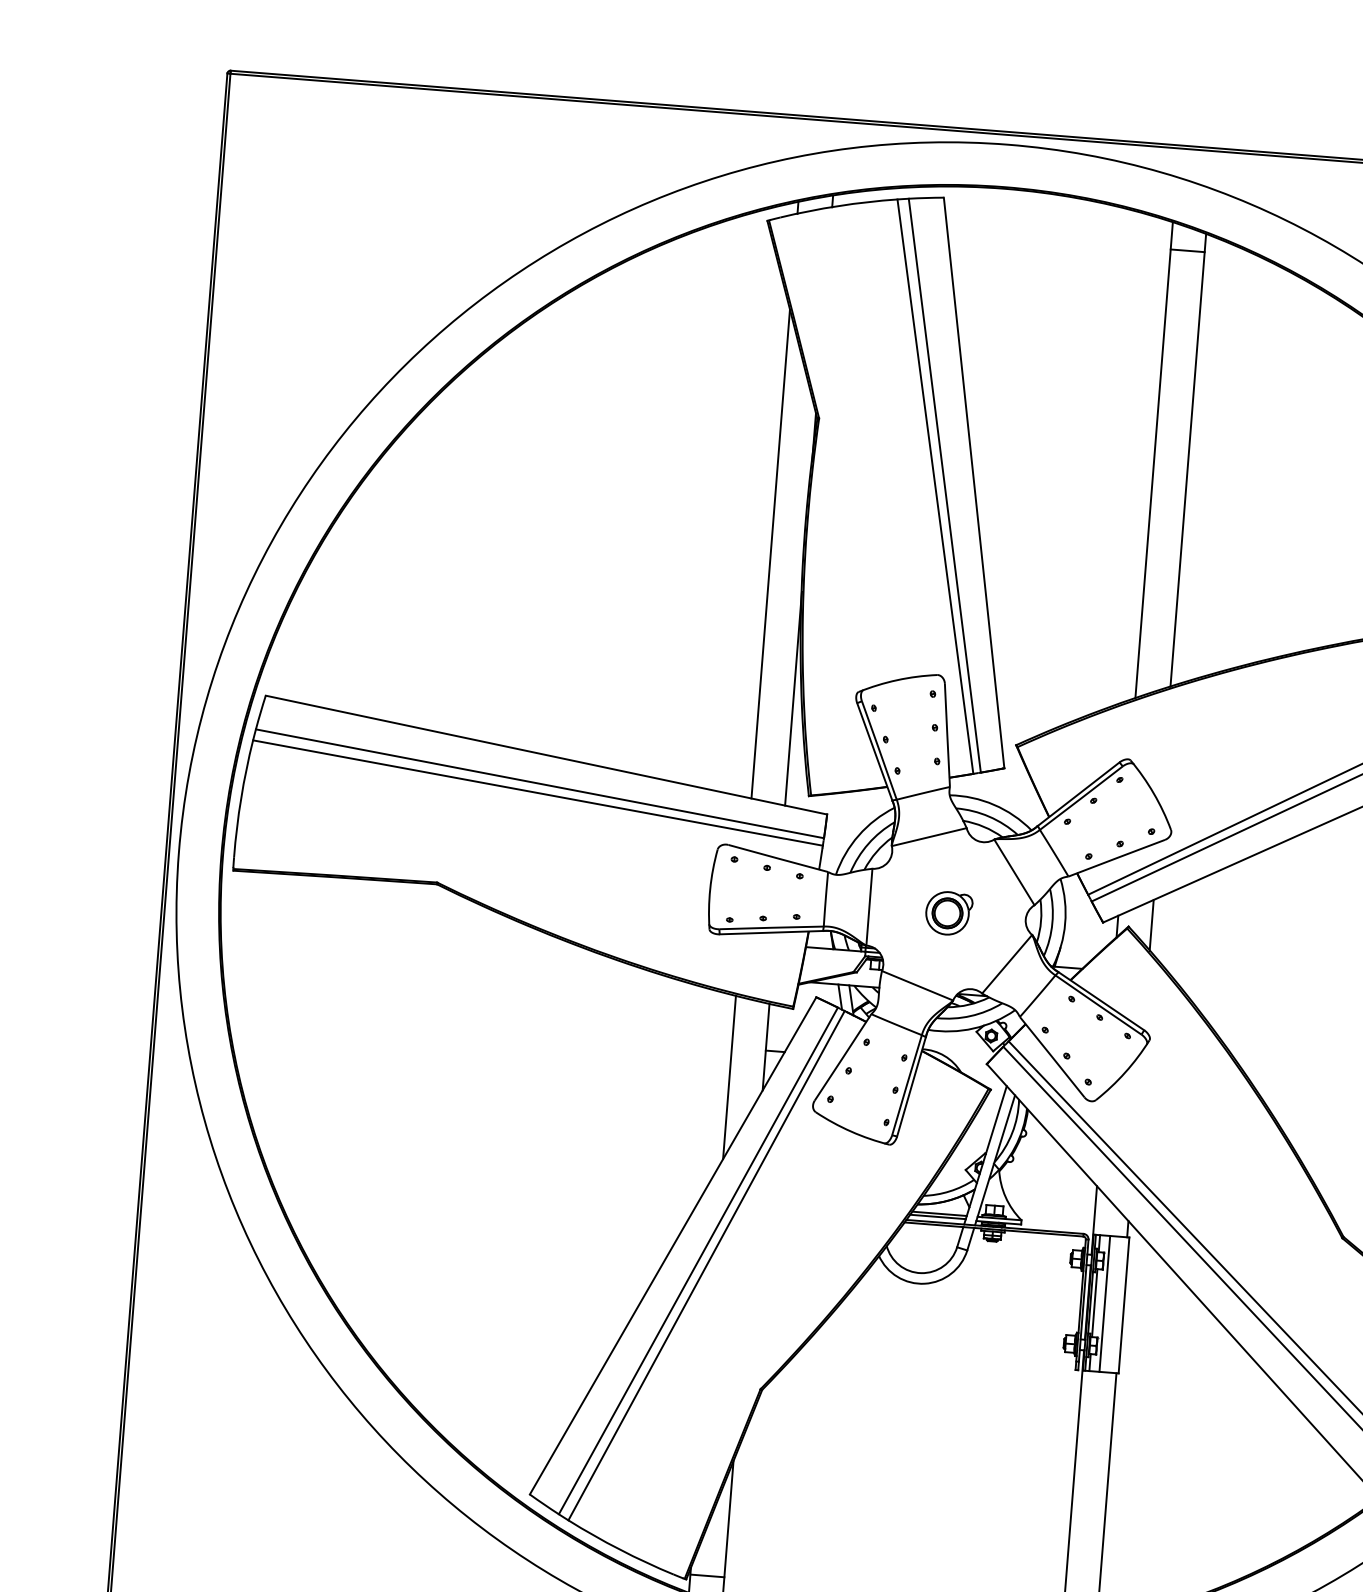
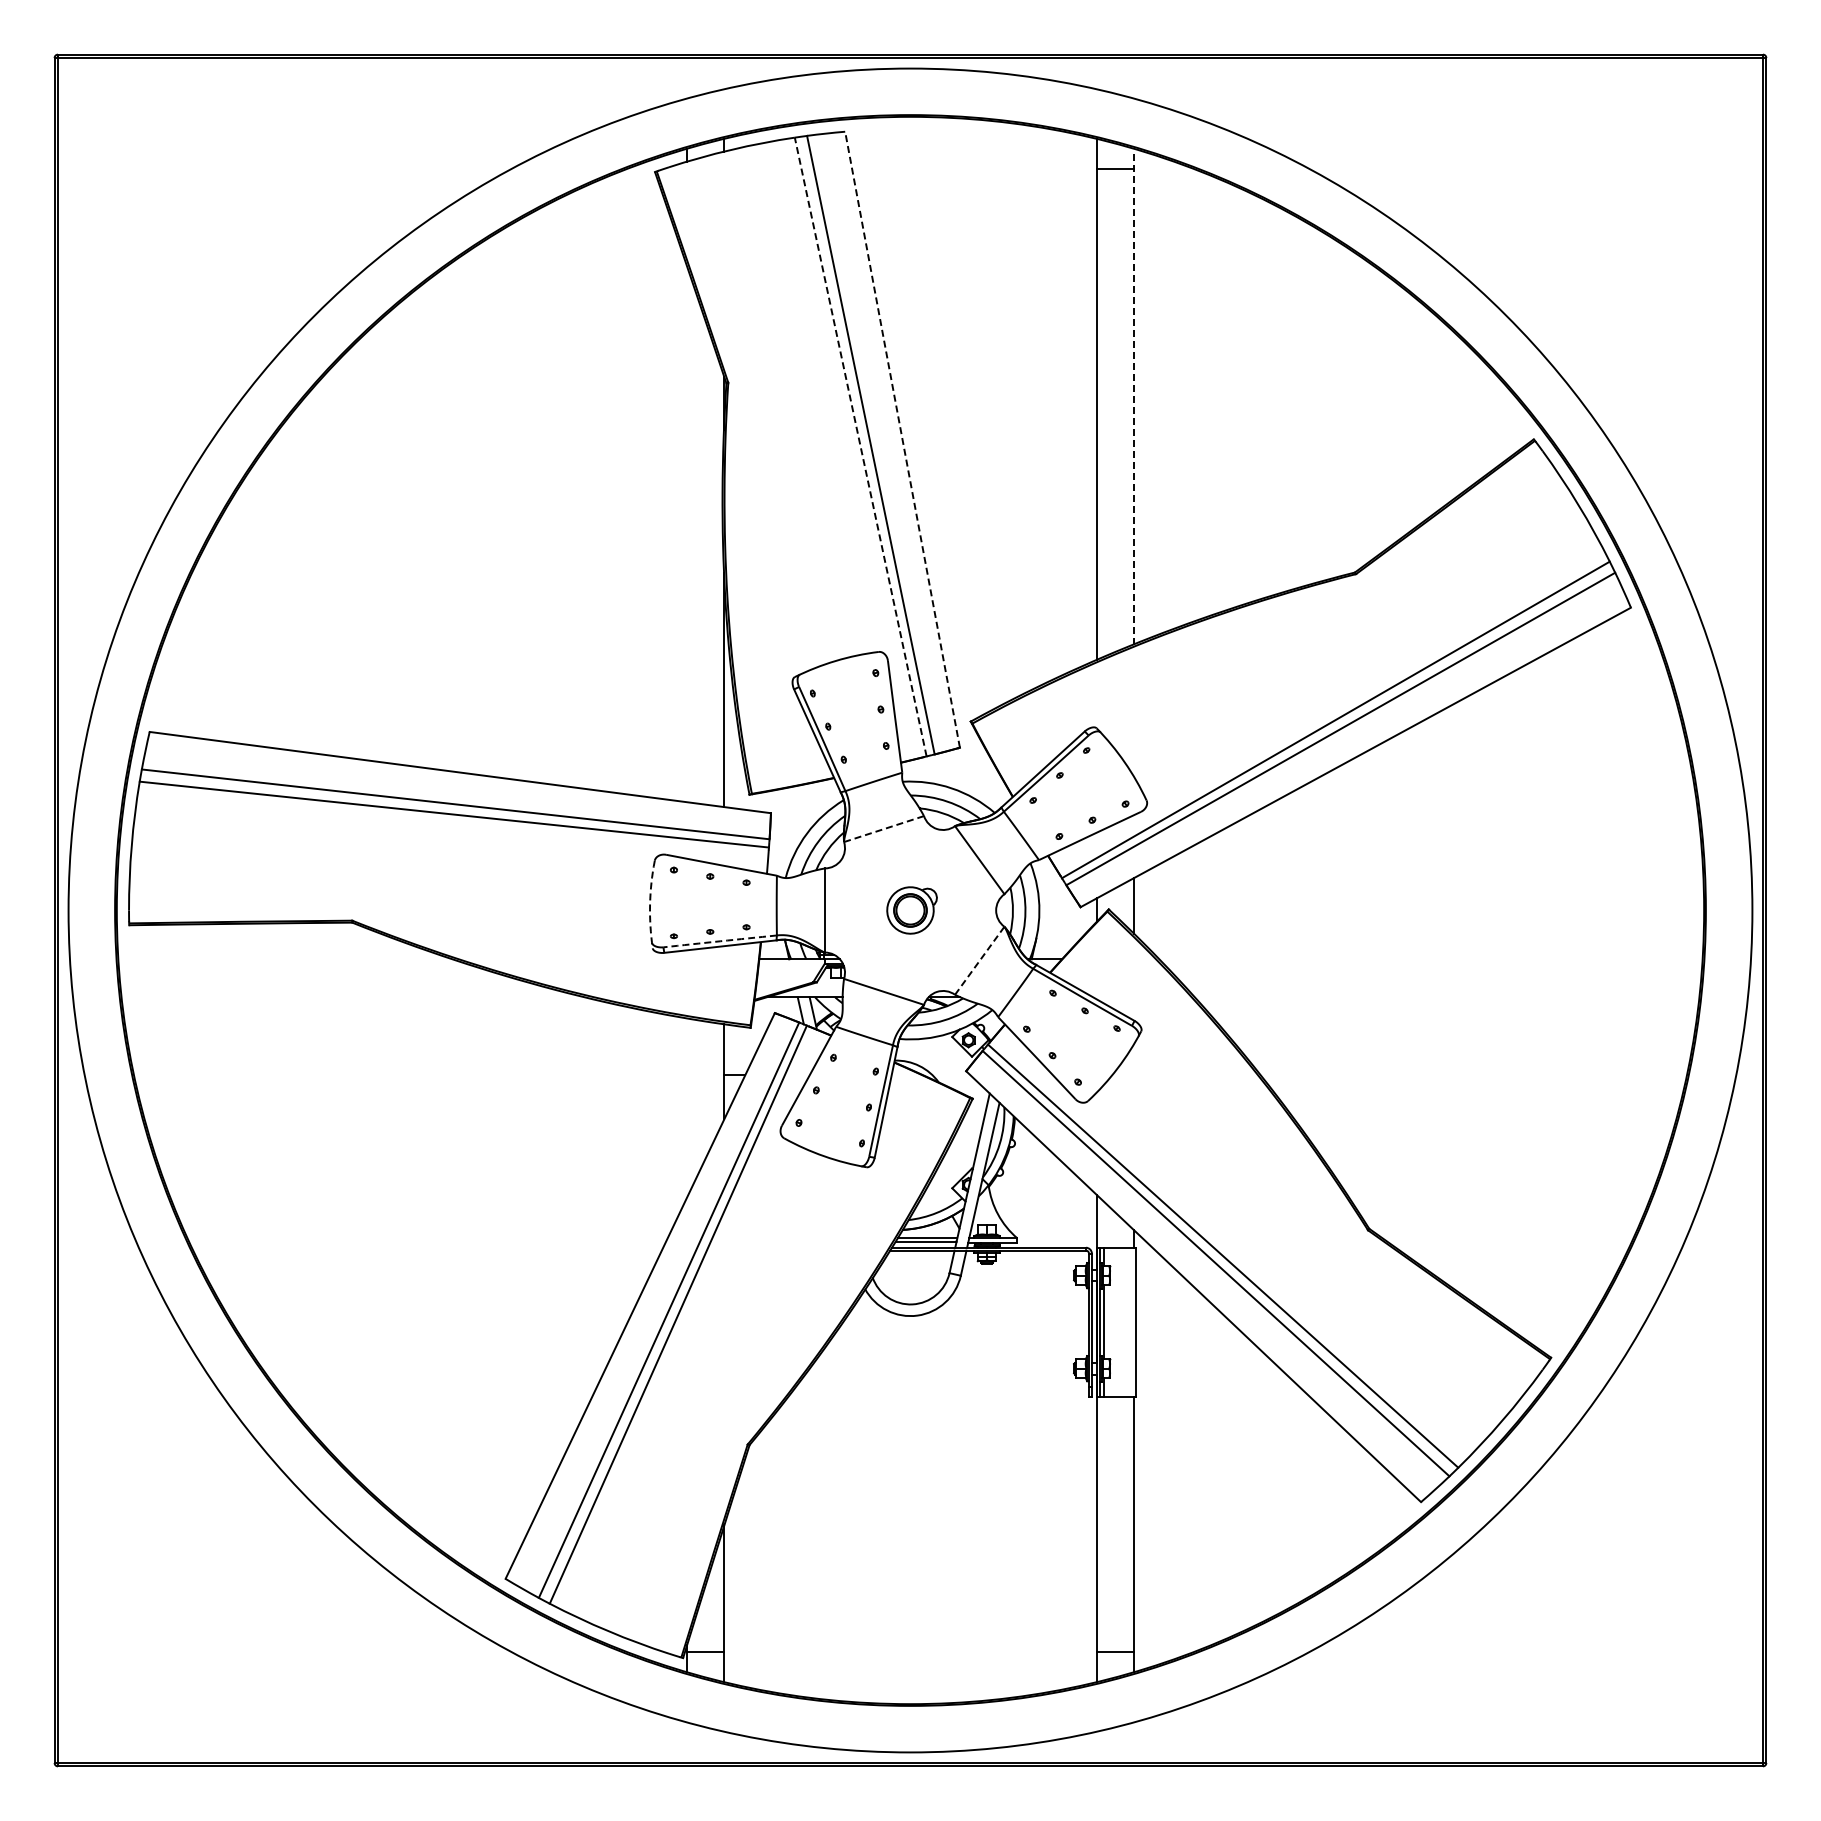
line: (1188, 461) -> (1133, 397), solid -> dashed
line: (974, 482) -> (902, 439), solid -> dashed
line: (935, 486) -> (860, 446), solid -> dashed
line: (770, 554) -> (687, 534), removed
line: (928, 837) -> (883, 829), solid -> dashed
arc: (710, 889) -> (650, 904), solid -> dashed
arc: (771, 928) -> (720, 941), solid -> dashed
line: (1007, 964) -> (980, 960), solid -> dashed
line: (729, 1077) -> (687, 1107), removed
line: (1105, 1303) -> (1115, 1321), removed

